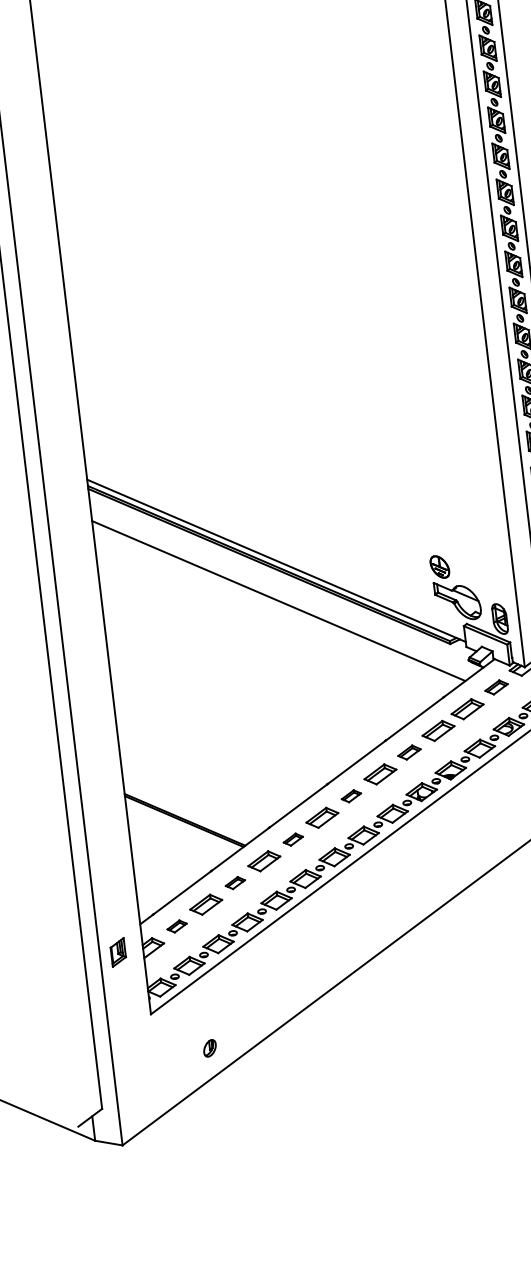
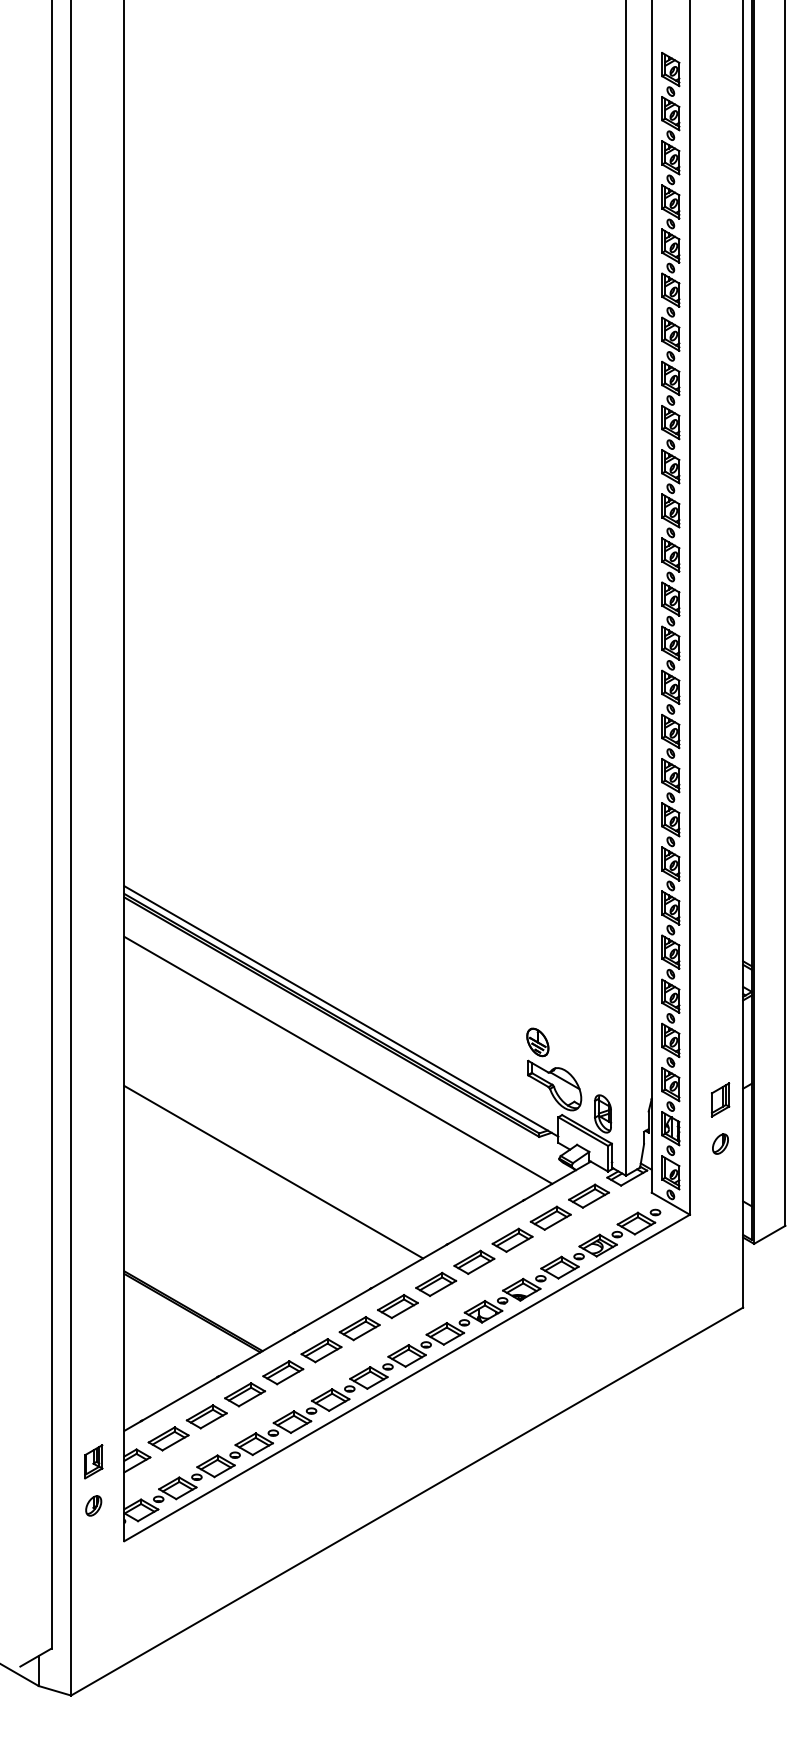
part: (496, 687) -> (588, 1195), size x1.43
line: (236, 698) -> (273, 1171), added
part: (409, 751) -> (474, 1261), size x1.43
part: (351, 796) -> (397, 1306), size x1.67
part: (293, 839) -> (321, 1350), size x1.67
part: (235, 882) -> (245, 1394), size x1.67
part: (177, 926) -> (168, 1438), size x1.67
part: (209, 1048) -> (93, 1505), moved

